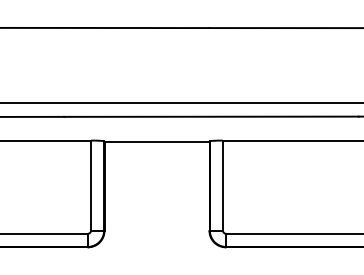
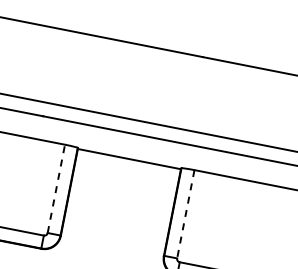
line: (91, 185) -> (56, 188), solid -> dashed
line: (222, 185) -> (185, 214), solid -> dashed

